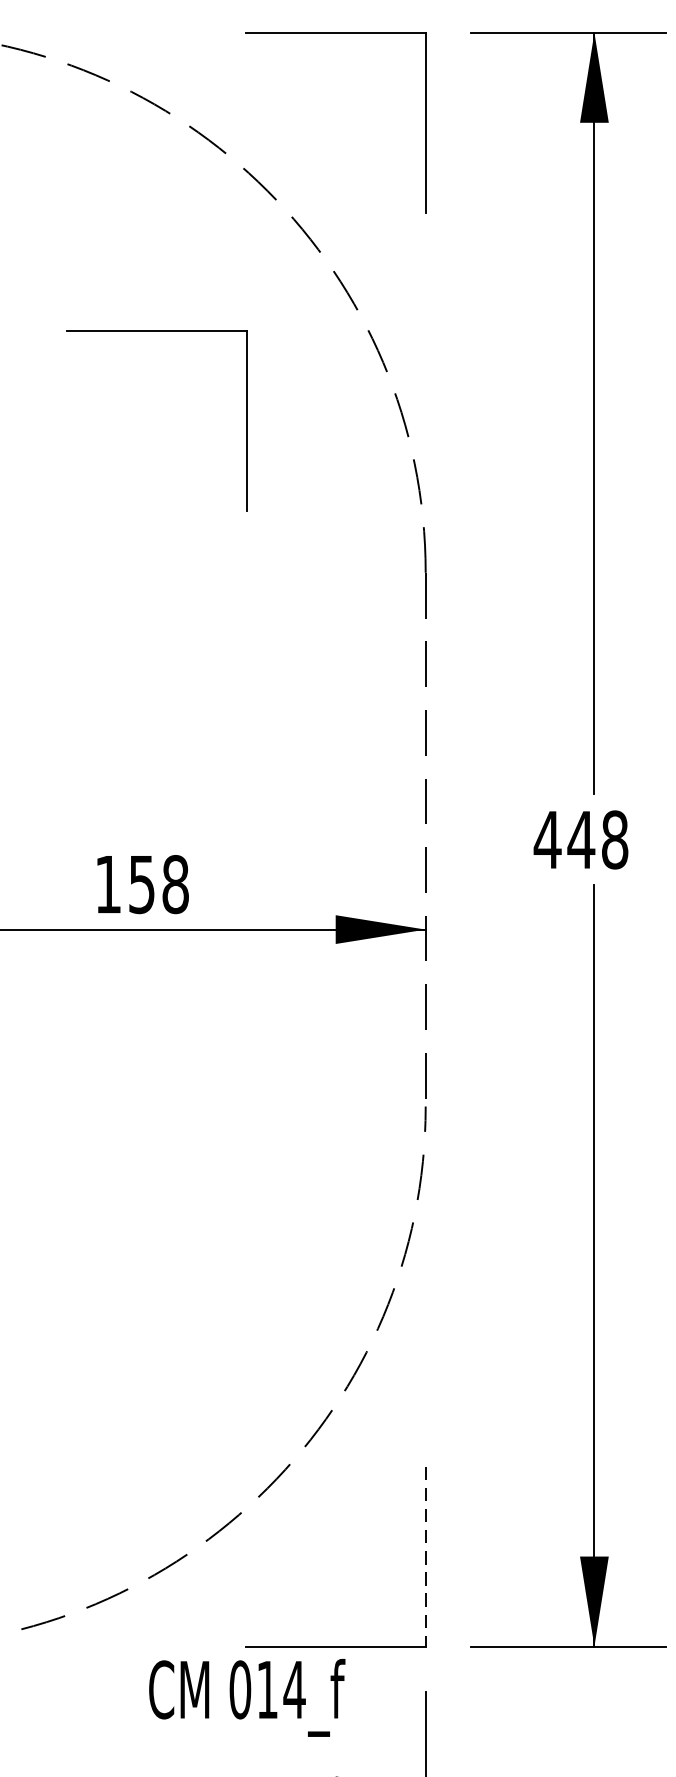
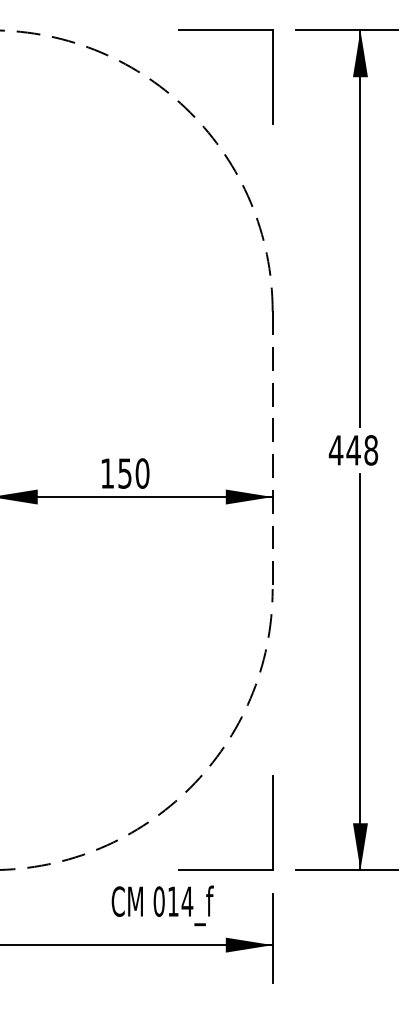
part: (156, 330) -> (132, 185), removed
text: (175, 884) -> (142, 473), 158 -> 150
line: (425, 1556) -> (272, 823), dashed -> solid
text: (246, 1697) -> (162, 905), moved

